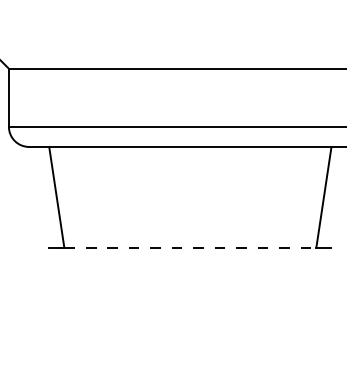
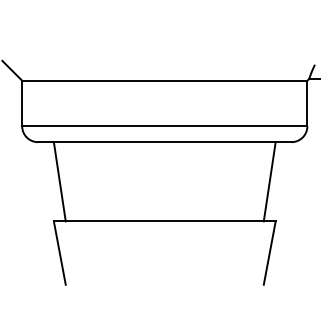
line: (191, 247) -> (165, 221), dashed -> solid
line: (56, 287) -> (59, 252), added
line: (323, 287) -> (269, 252), added

